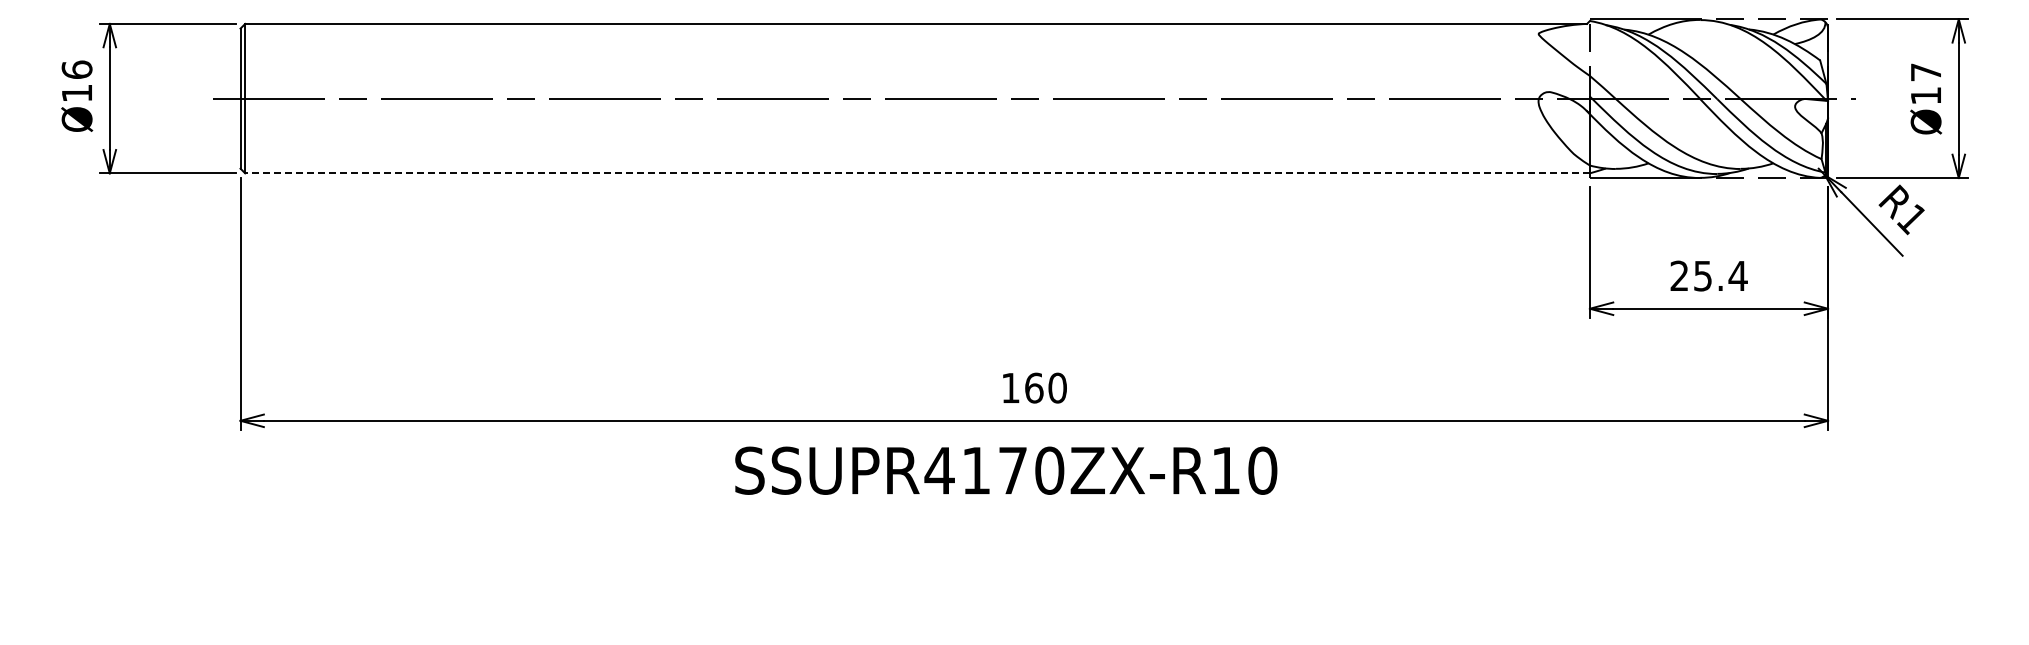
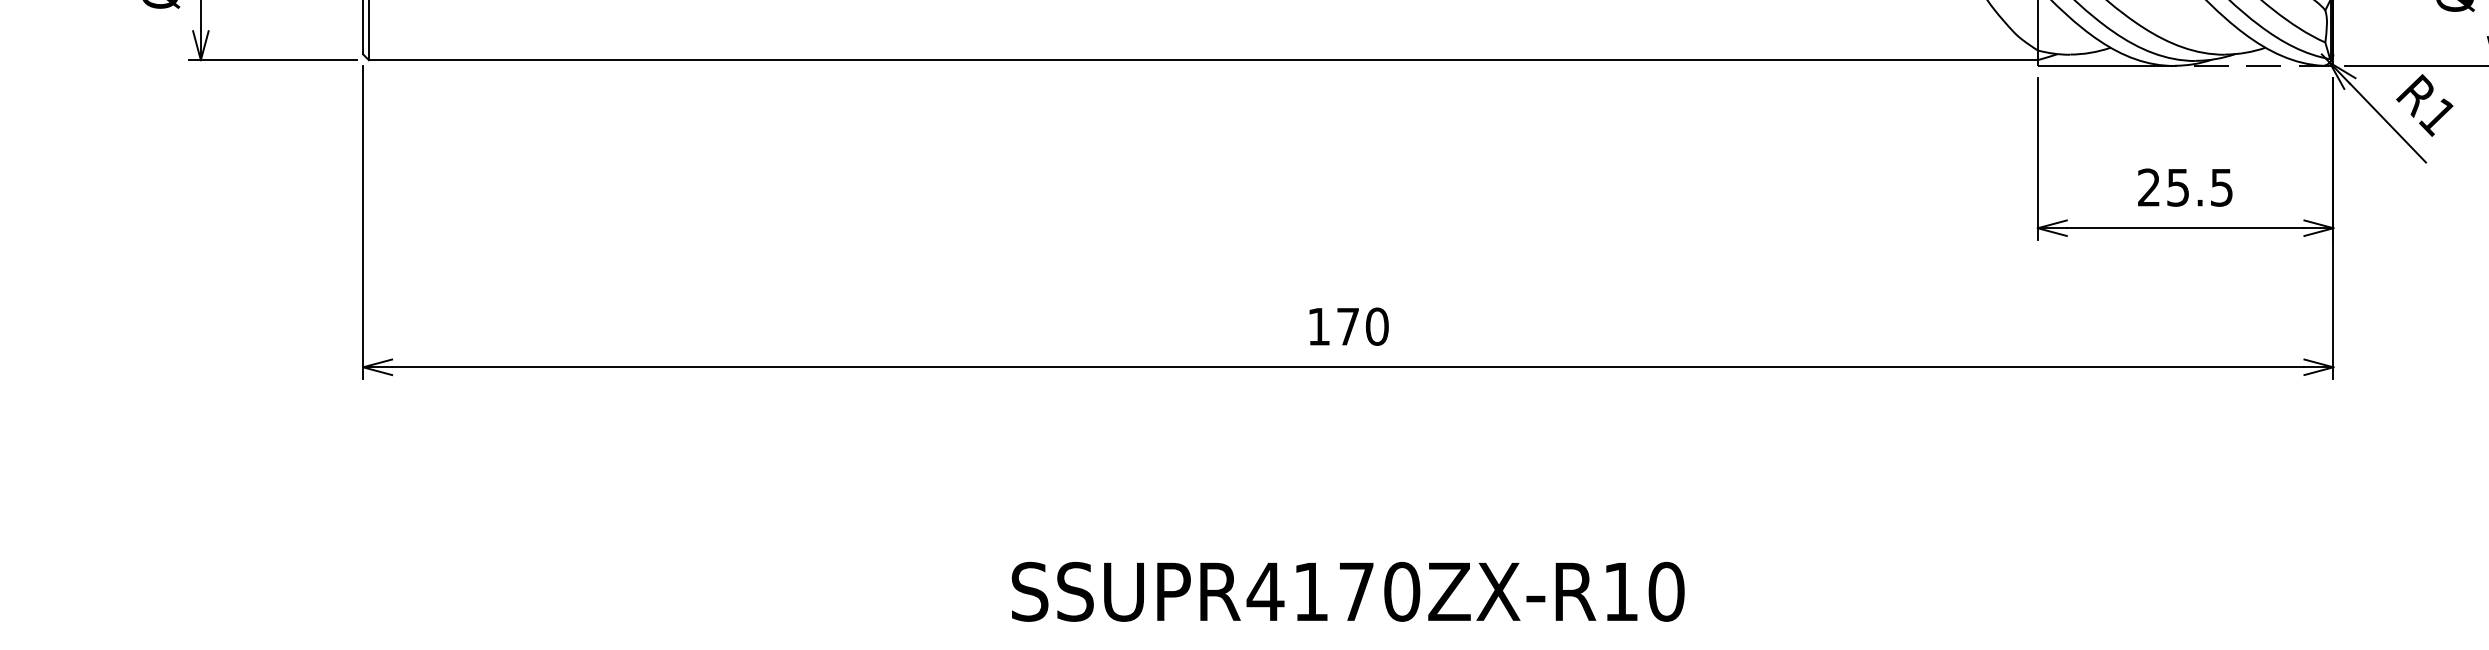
line: (917, 173) -> (1203, 60), dashed -> solid
text: (1737, 276) -> (2221, 188), 25.4 -> 25.5
text: (1034, 387) -> (1348, 325), 160 -> 170
text: (1006, 470) -> (1348, 591), moved

